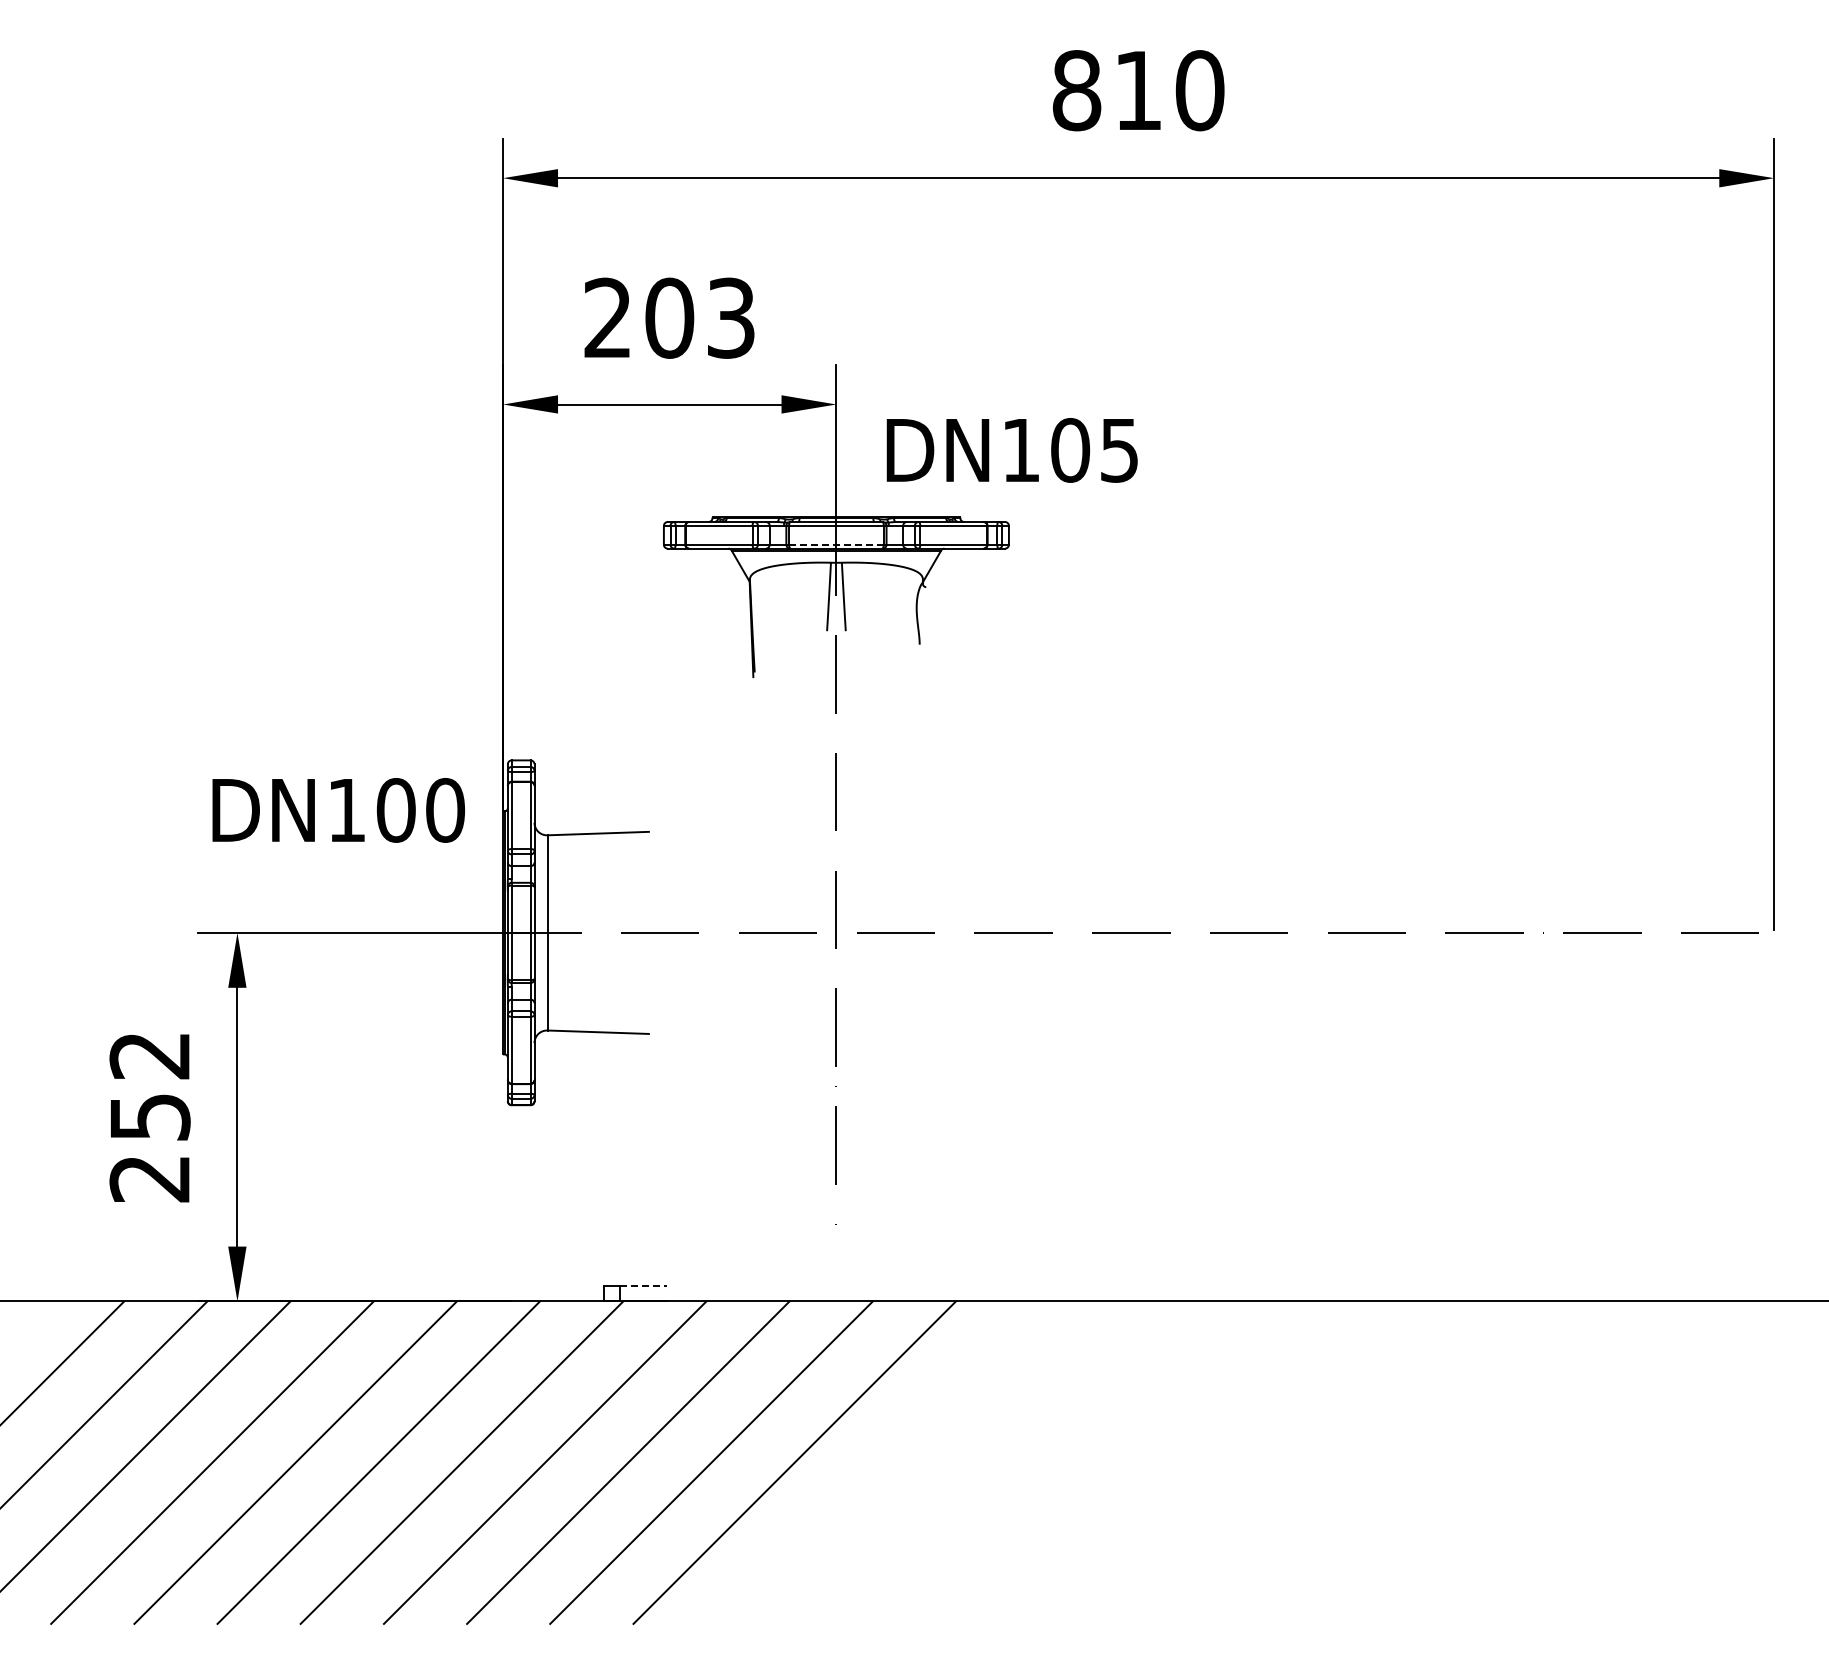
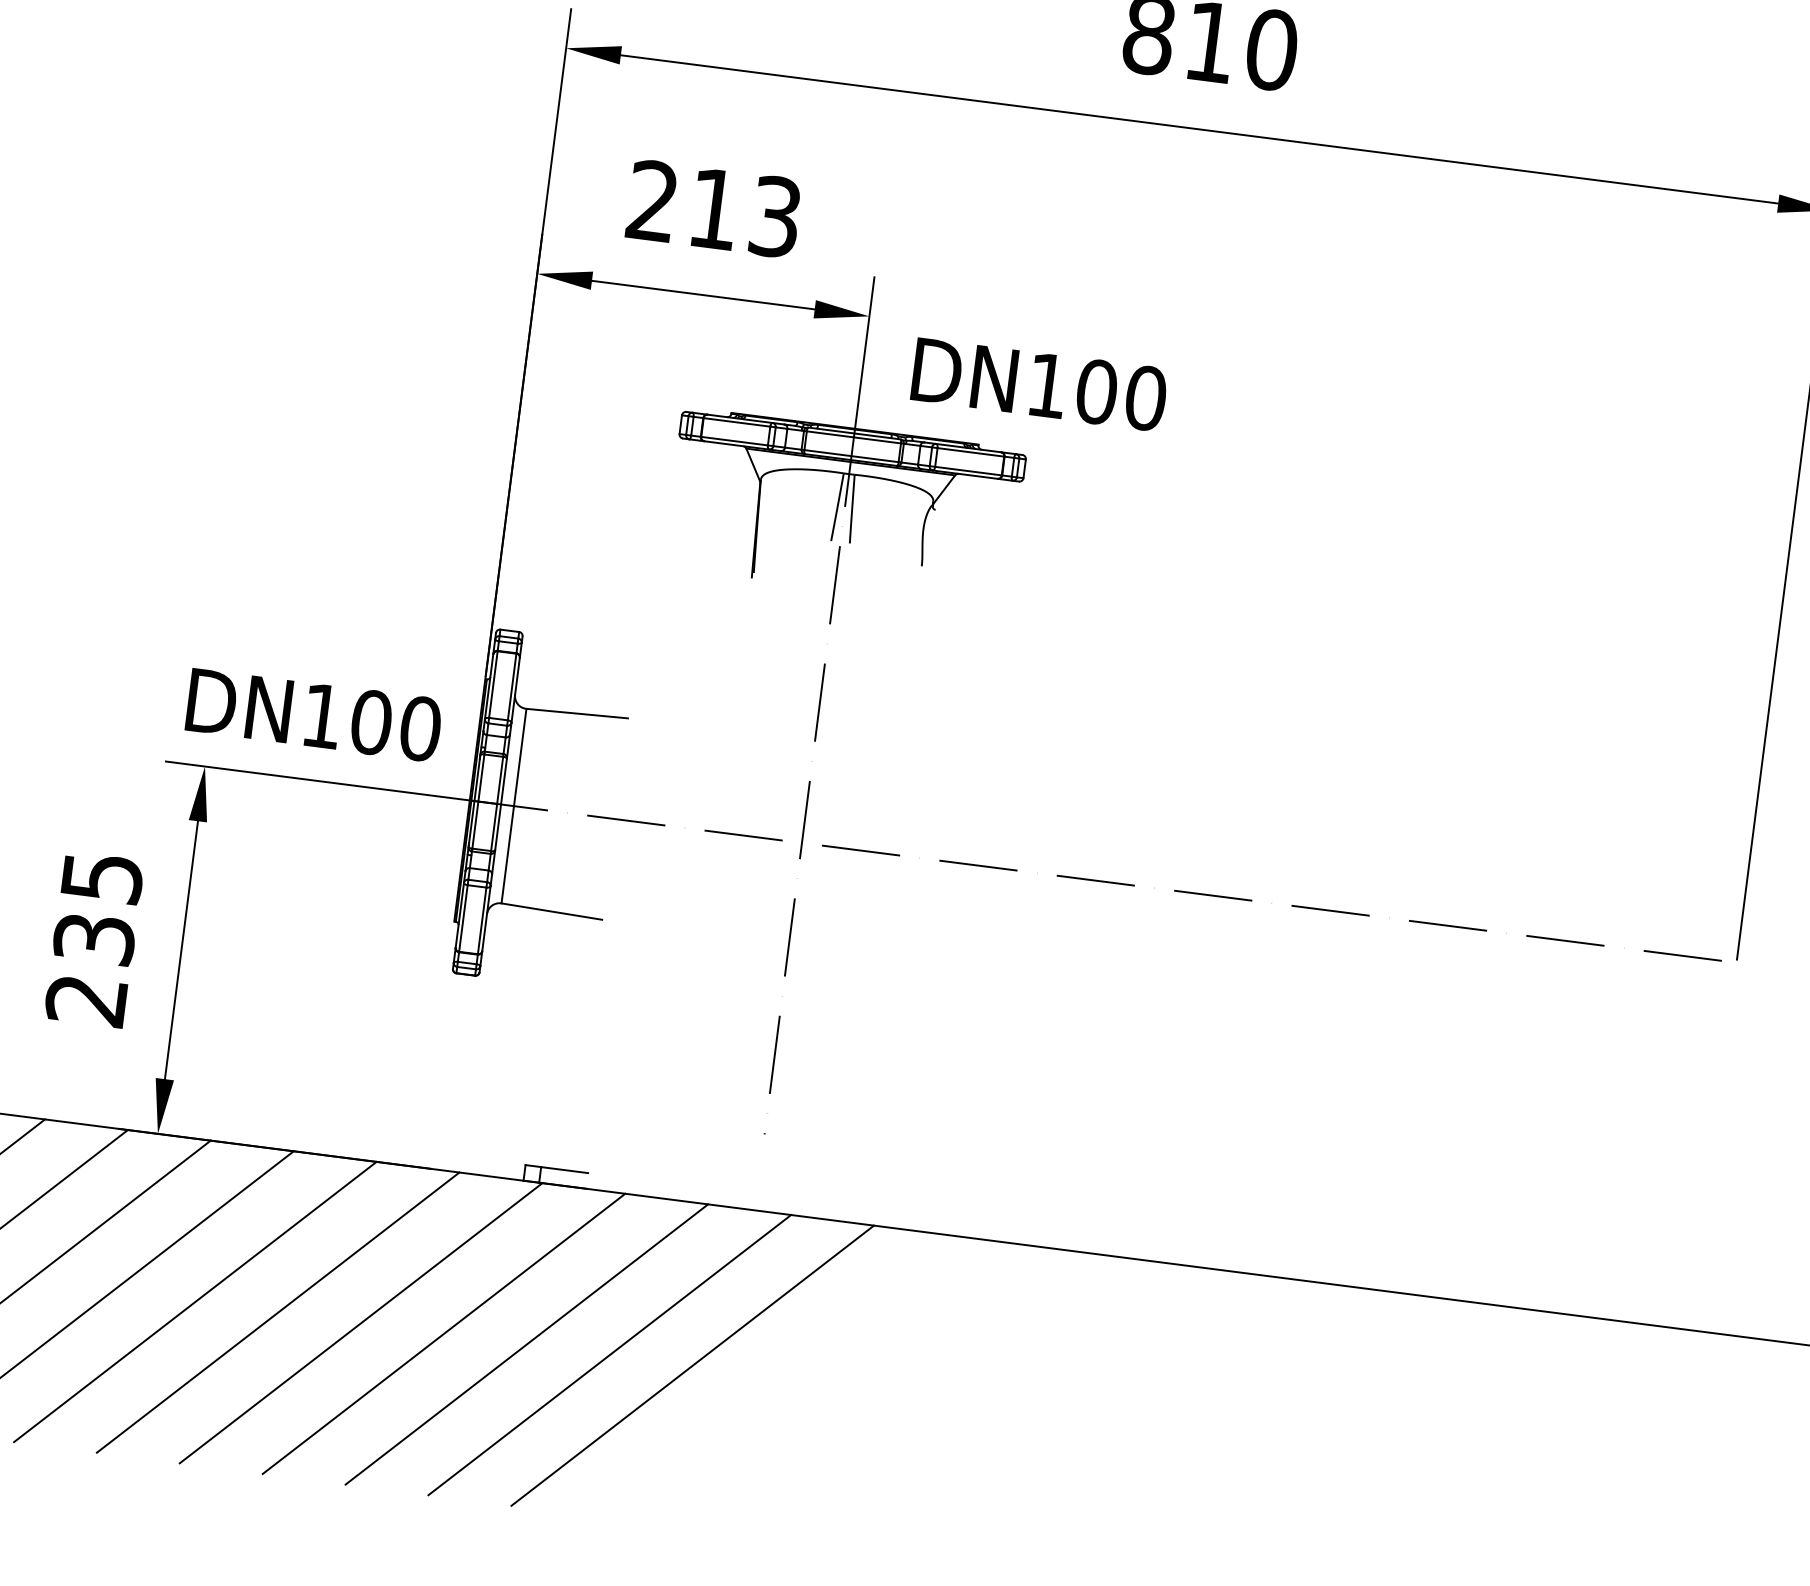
text: (669, 317) -> (714, 208), 203 -> 213
text: (1119, 450) -> (1145, 398), DN105 -> DN100
line: (836, 544) -> (851, 455), dashed -> solid
text: (338, 810) -> (313, 715), moved
text: (149, 1086) -> (97, 908), 252 -> 235
line: (643, 1285) -> (564, 1169), dashed -> solid

